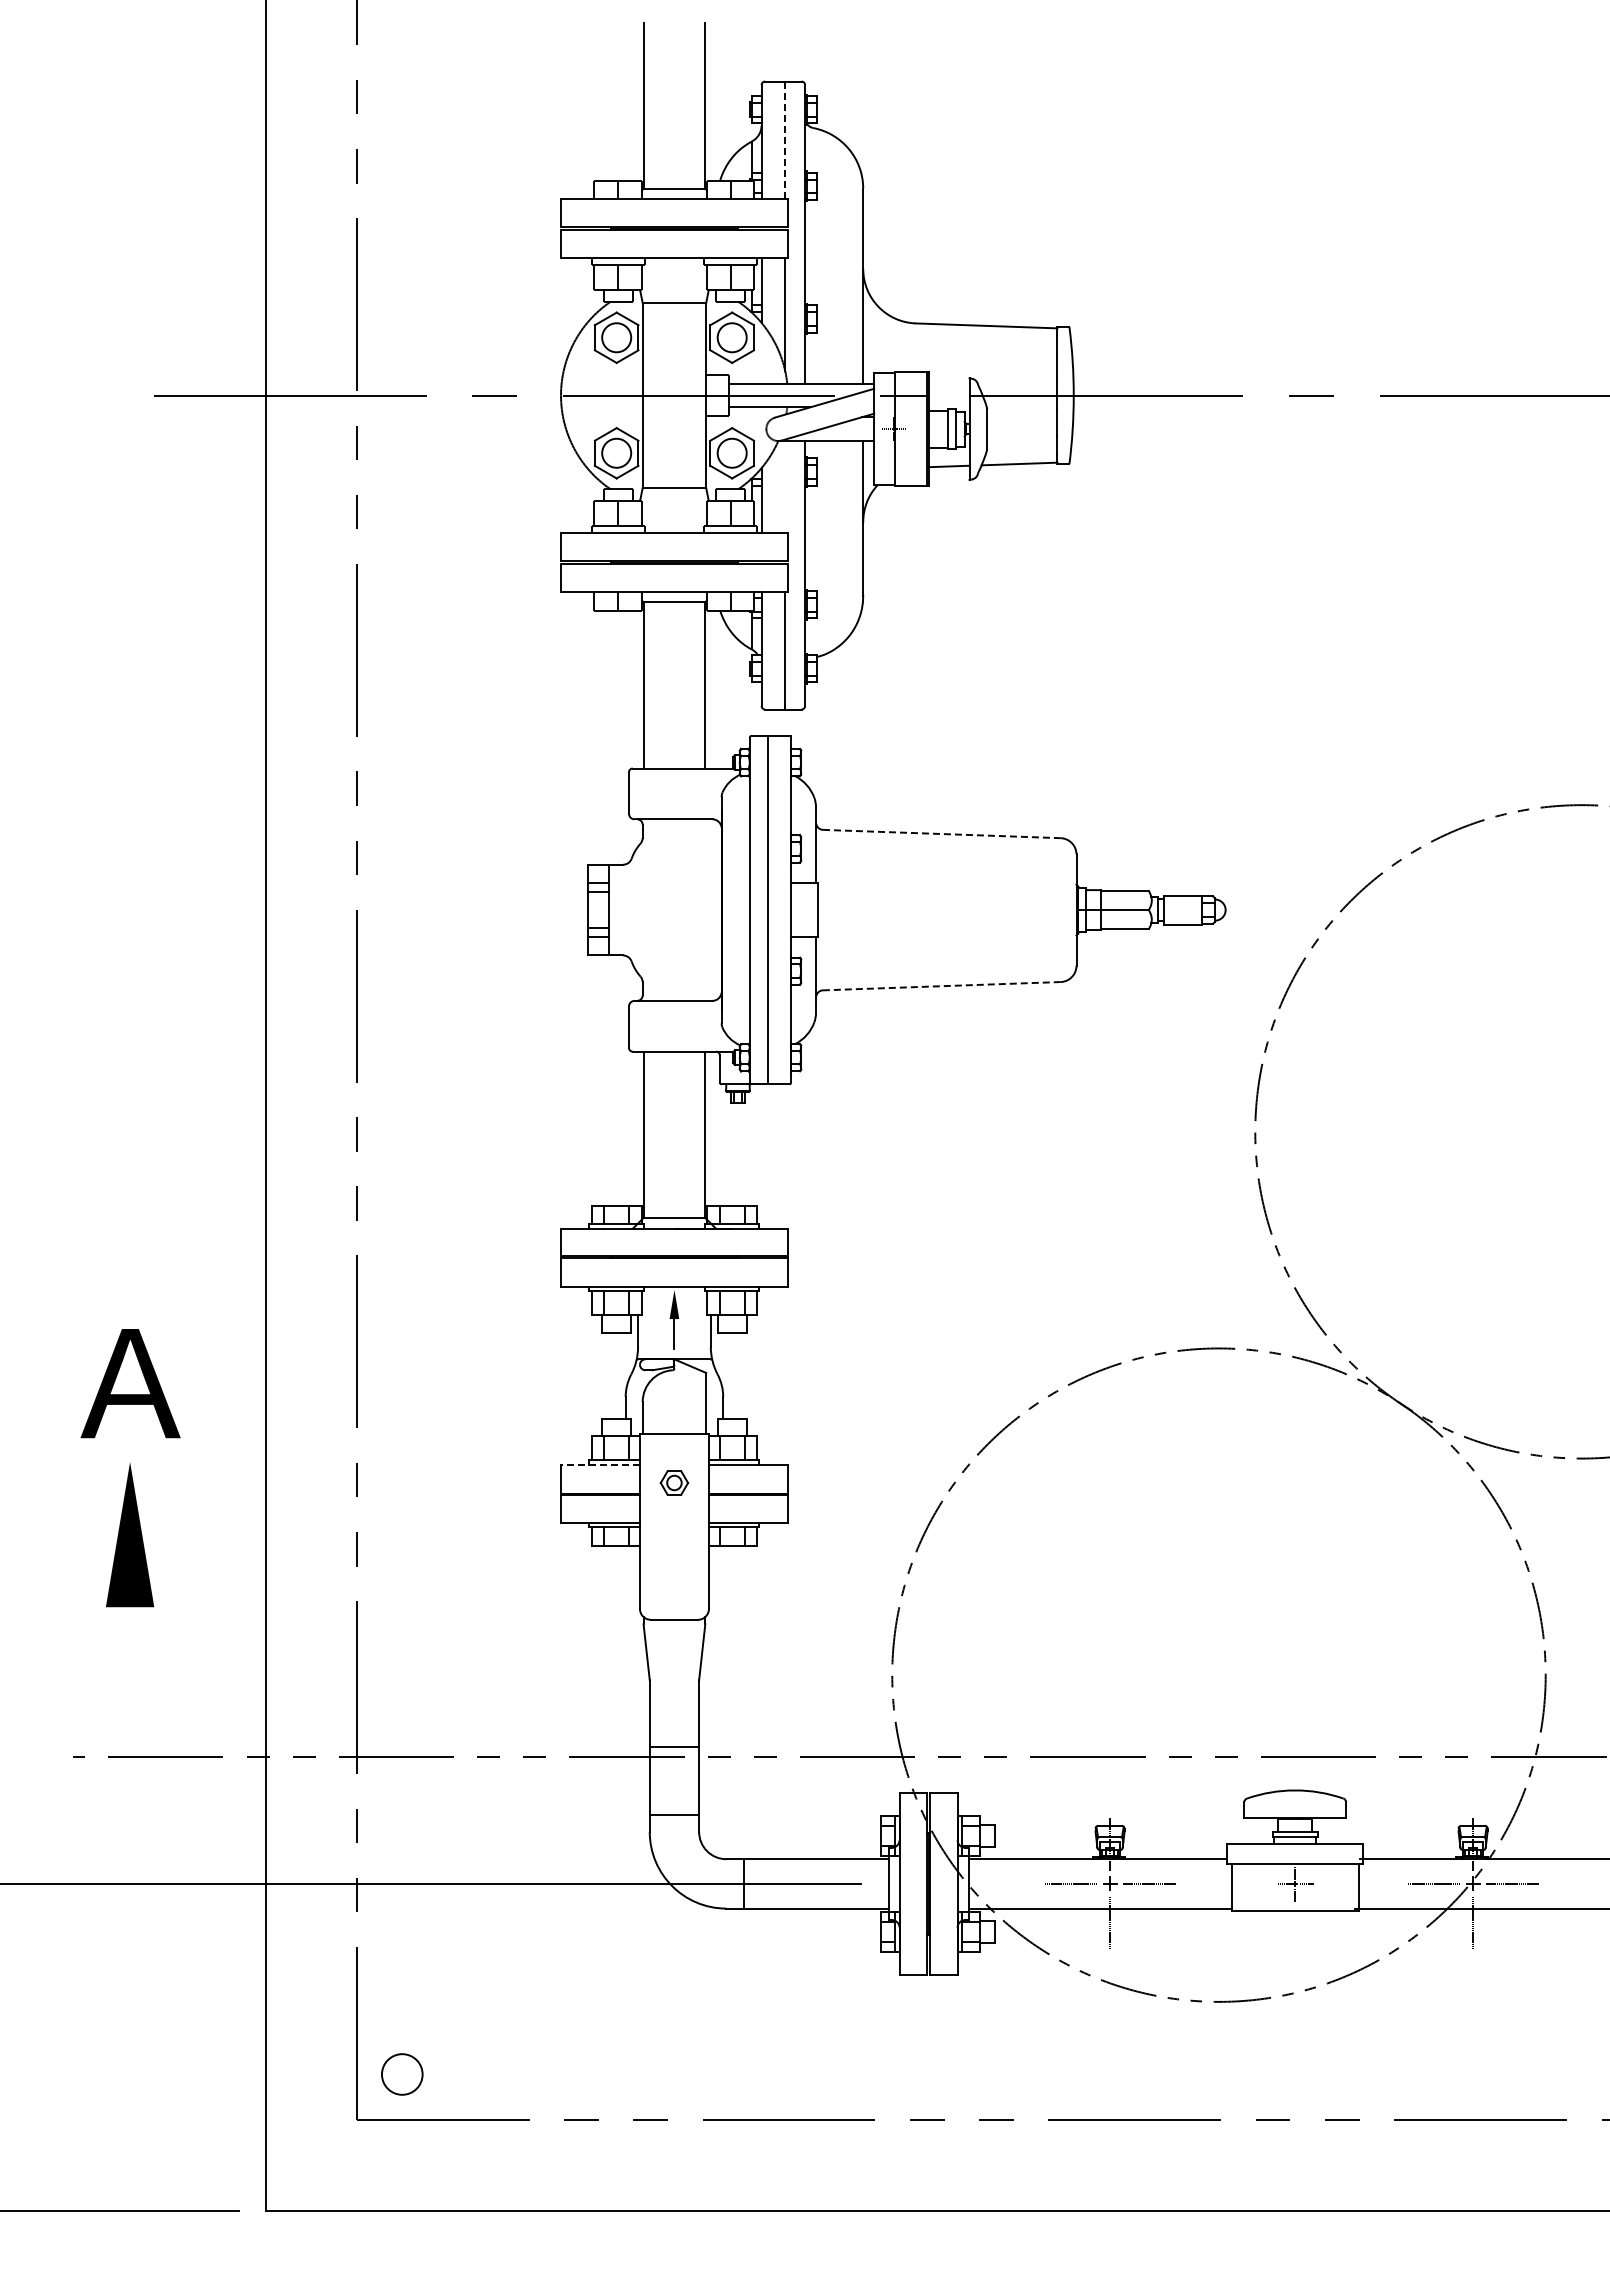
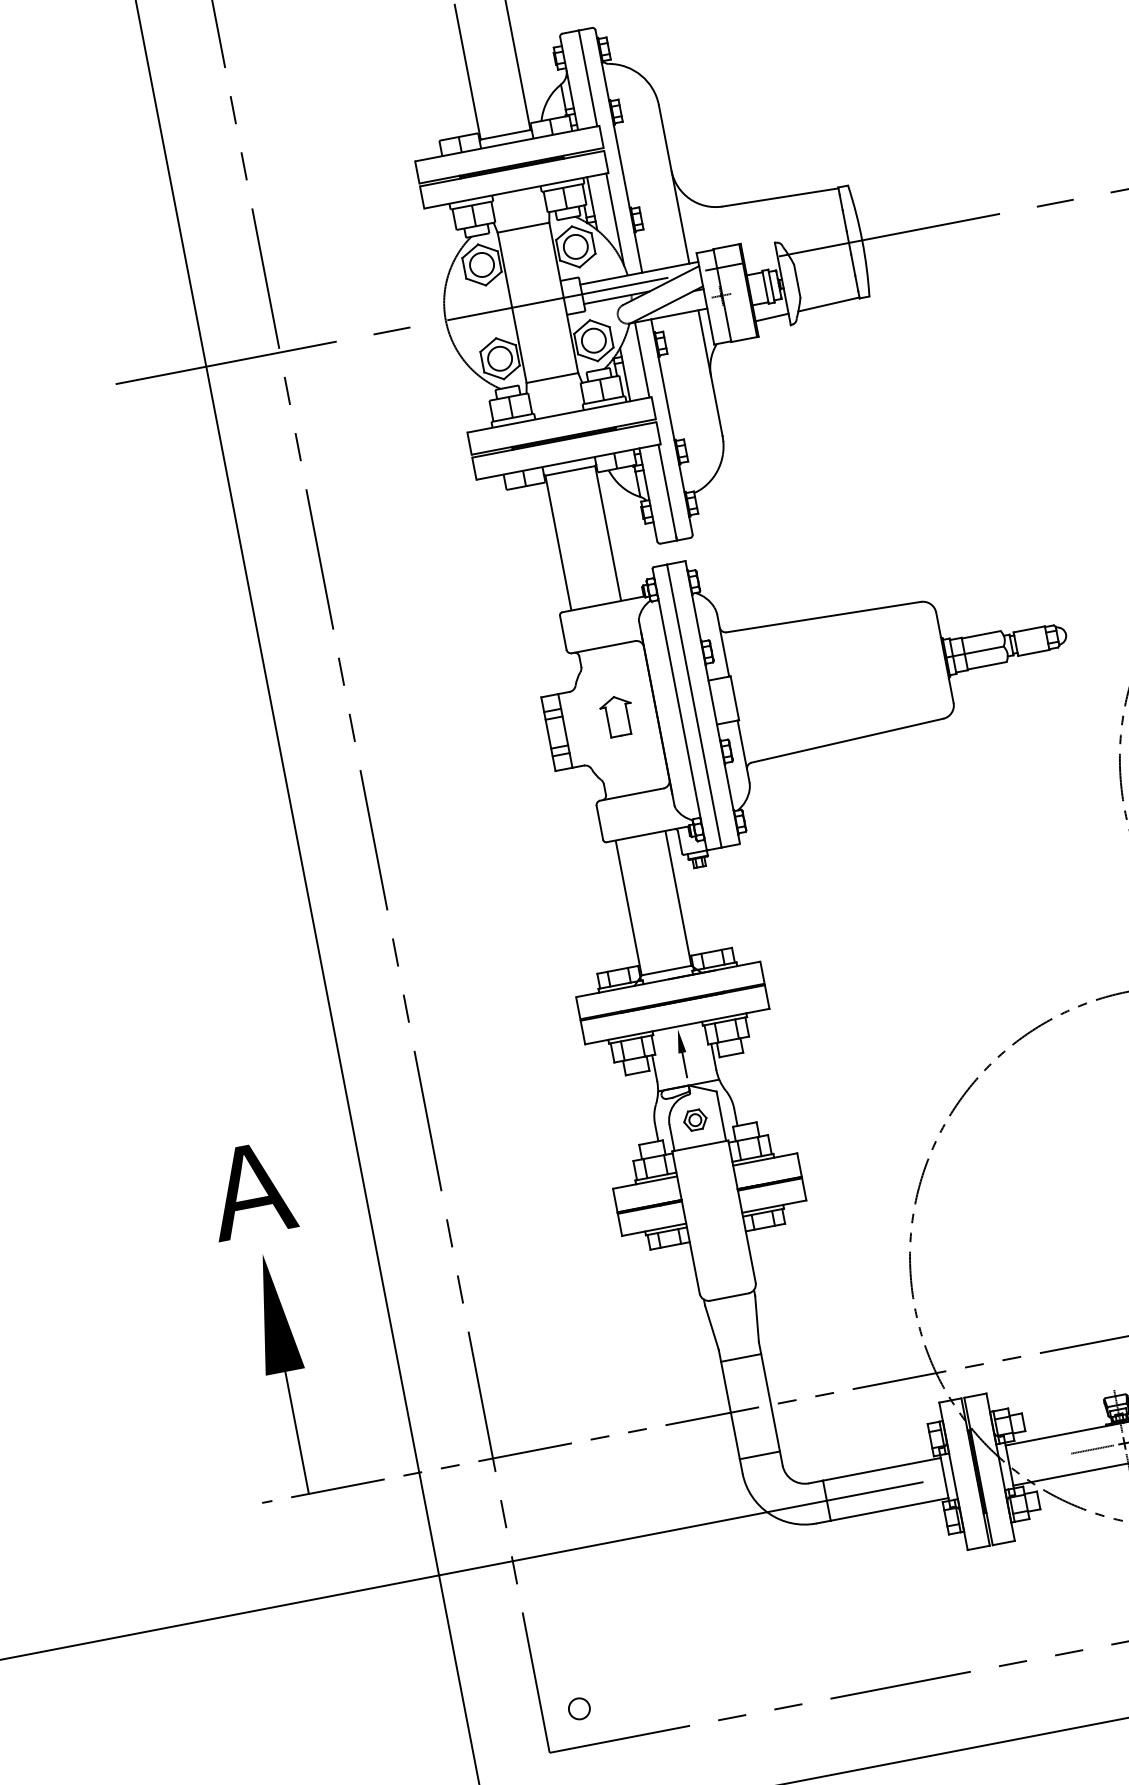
line: (785, 140) -> (588, 78), dashed -> solid
line: (785, 487) -> (642, 360), added
line: (941, 834) -> (823, 617), dashed -> solid
part: (674, 904) -> (617, 716), added
line: (941, 986) -> (847, 741), dashed -> solid
line: (599, 1464) -> (644, 1182), dashed -> solid
part: (674, 1482) -> (695, 1119), moved
line: (130, 1682) -> (297, 1433), added
line: (674, 1746) -> (741, 1357), moved
circle: (401, 2074) -> (578, 1708), size x0.62

